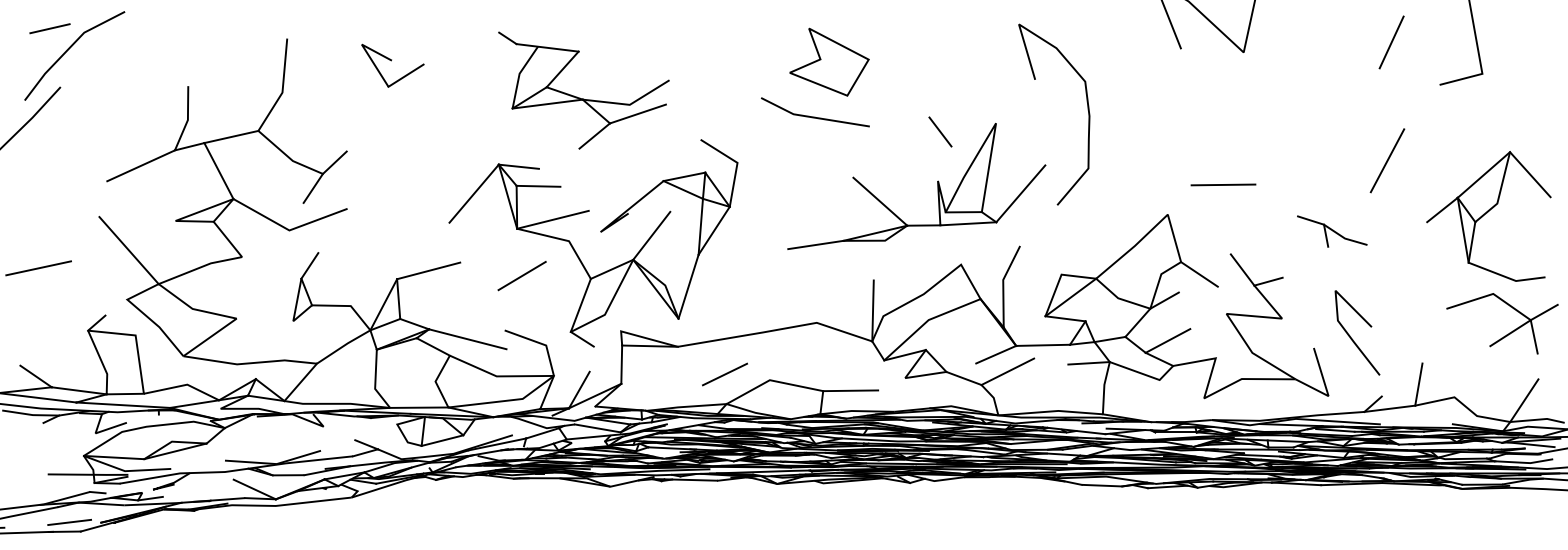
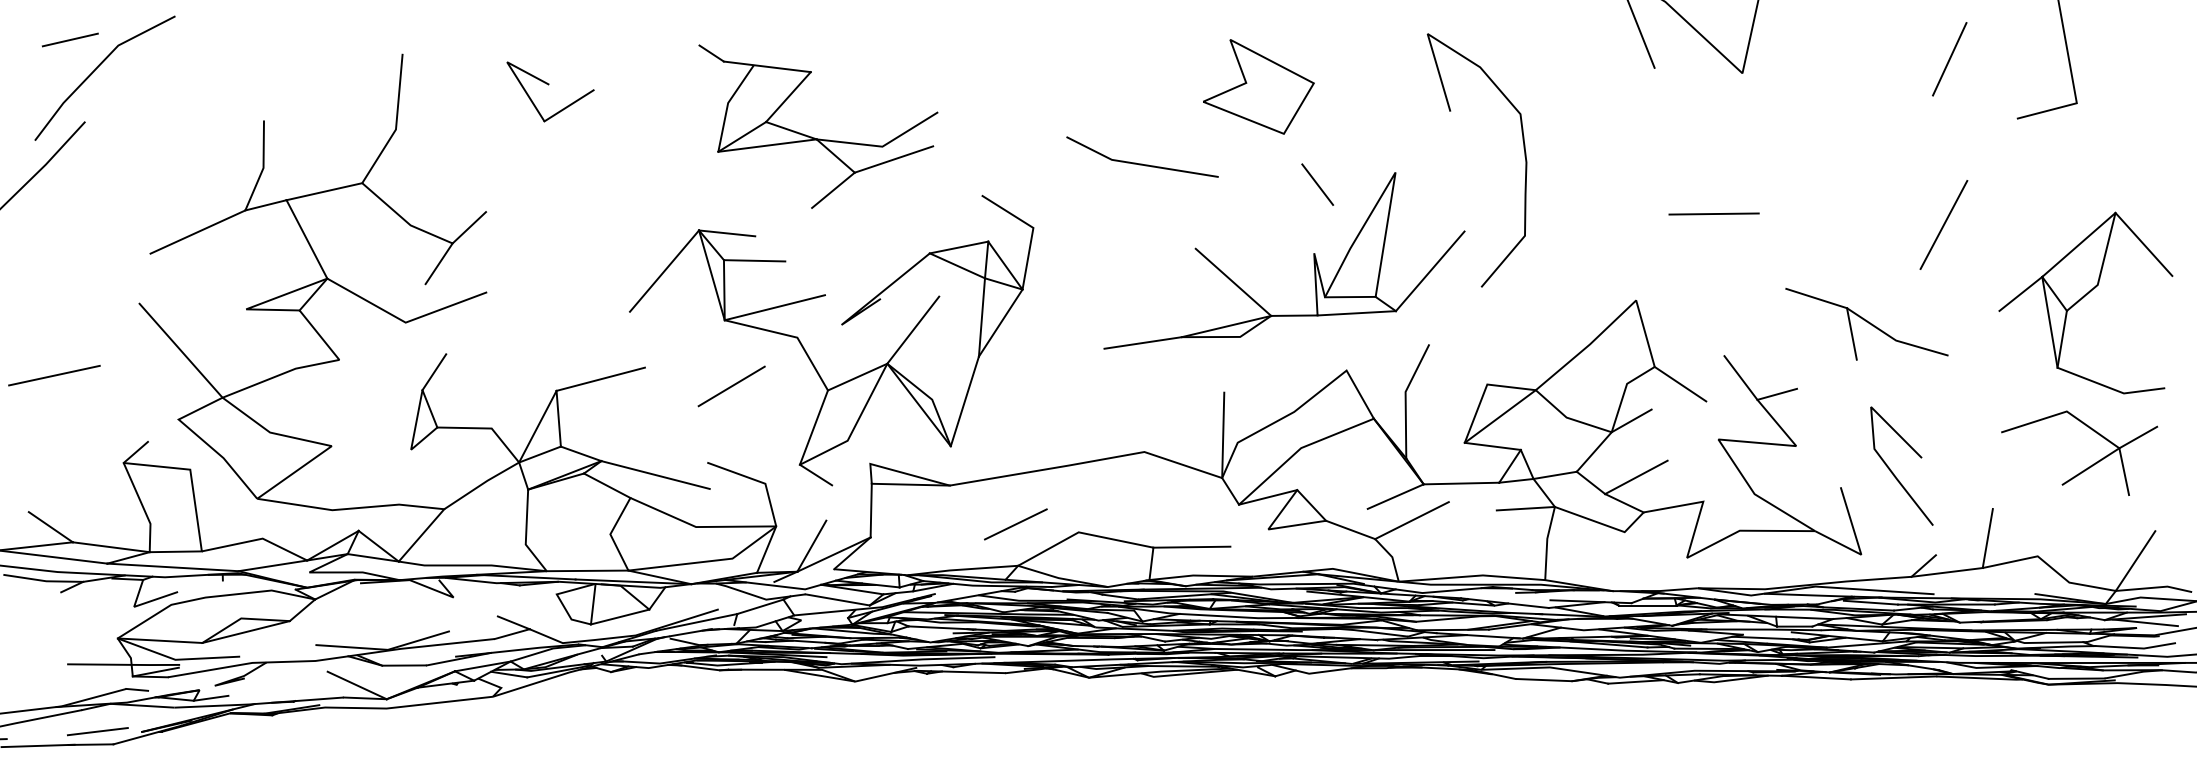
part: (829, 61) -> (1258, 85), moved
line: (1223, 184) -> (1714, 213), moved
part: (1332, 231) -> (1866, 324), size x1.67
part: (1509, 332) -> (2089, 465), moved

